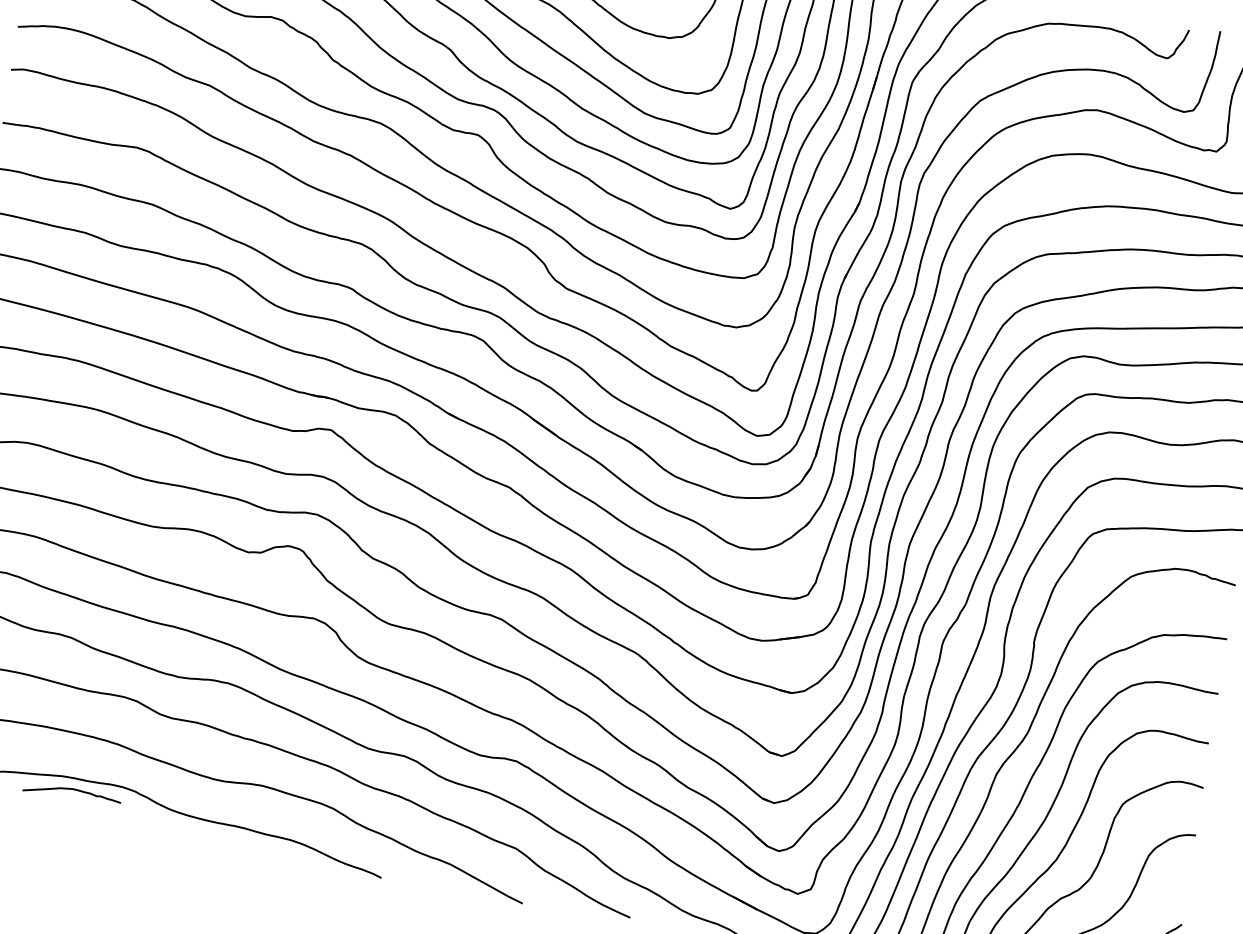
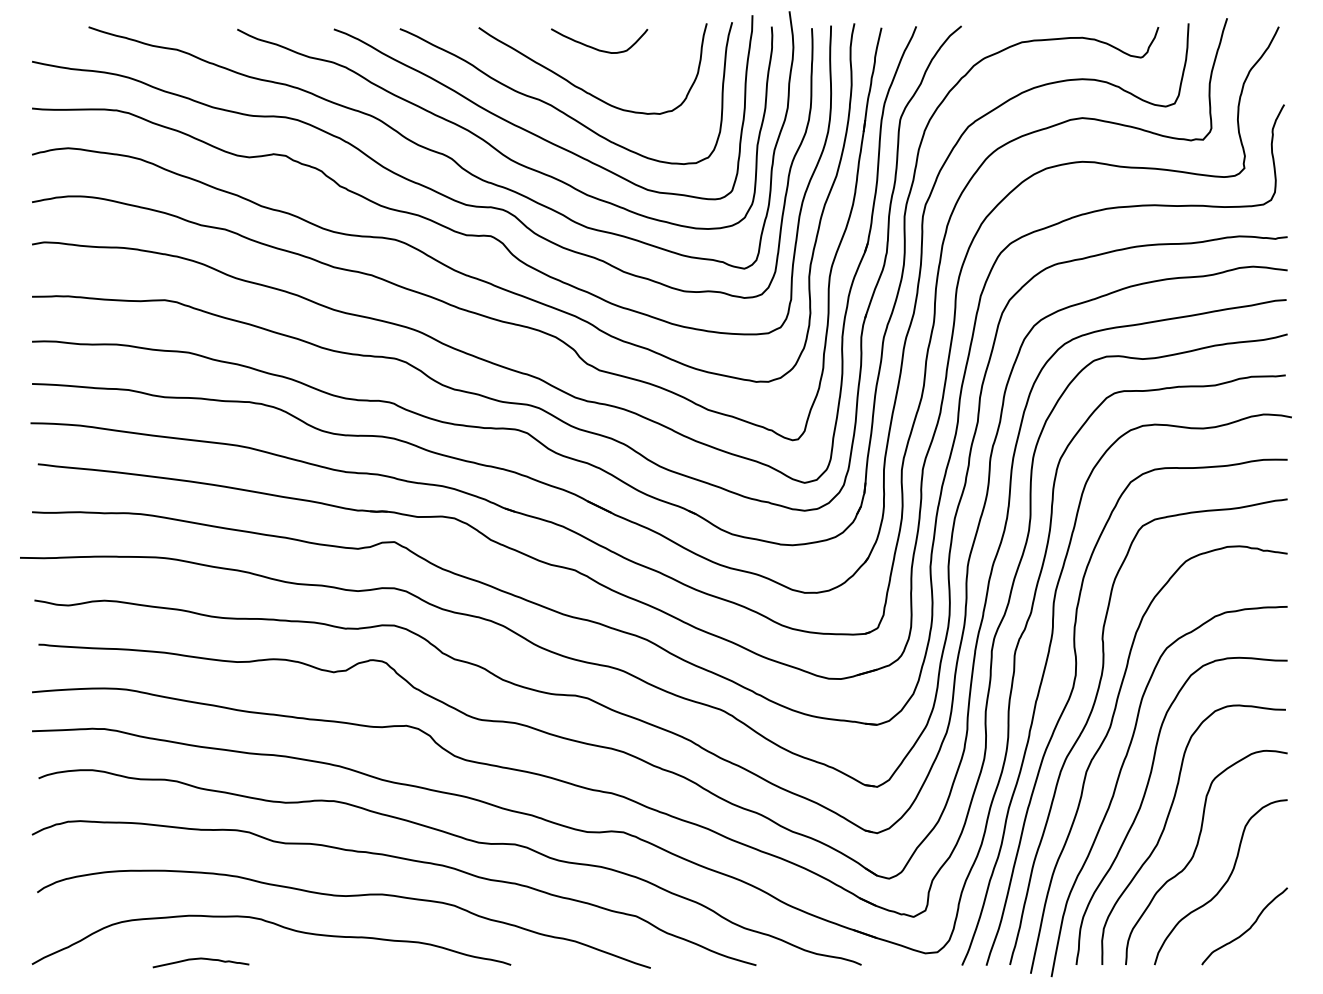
curve: (72, 790) -> (200, 959), moved

